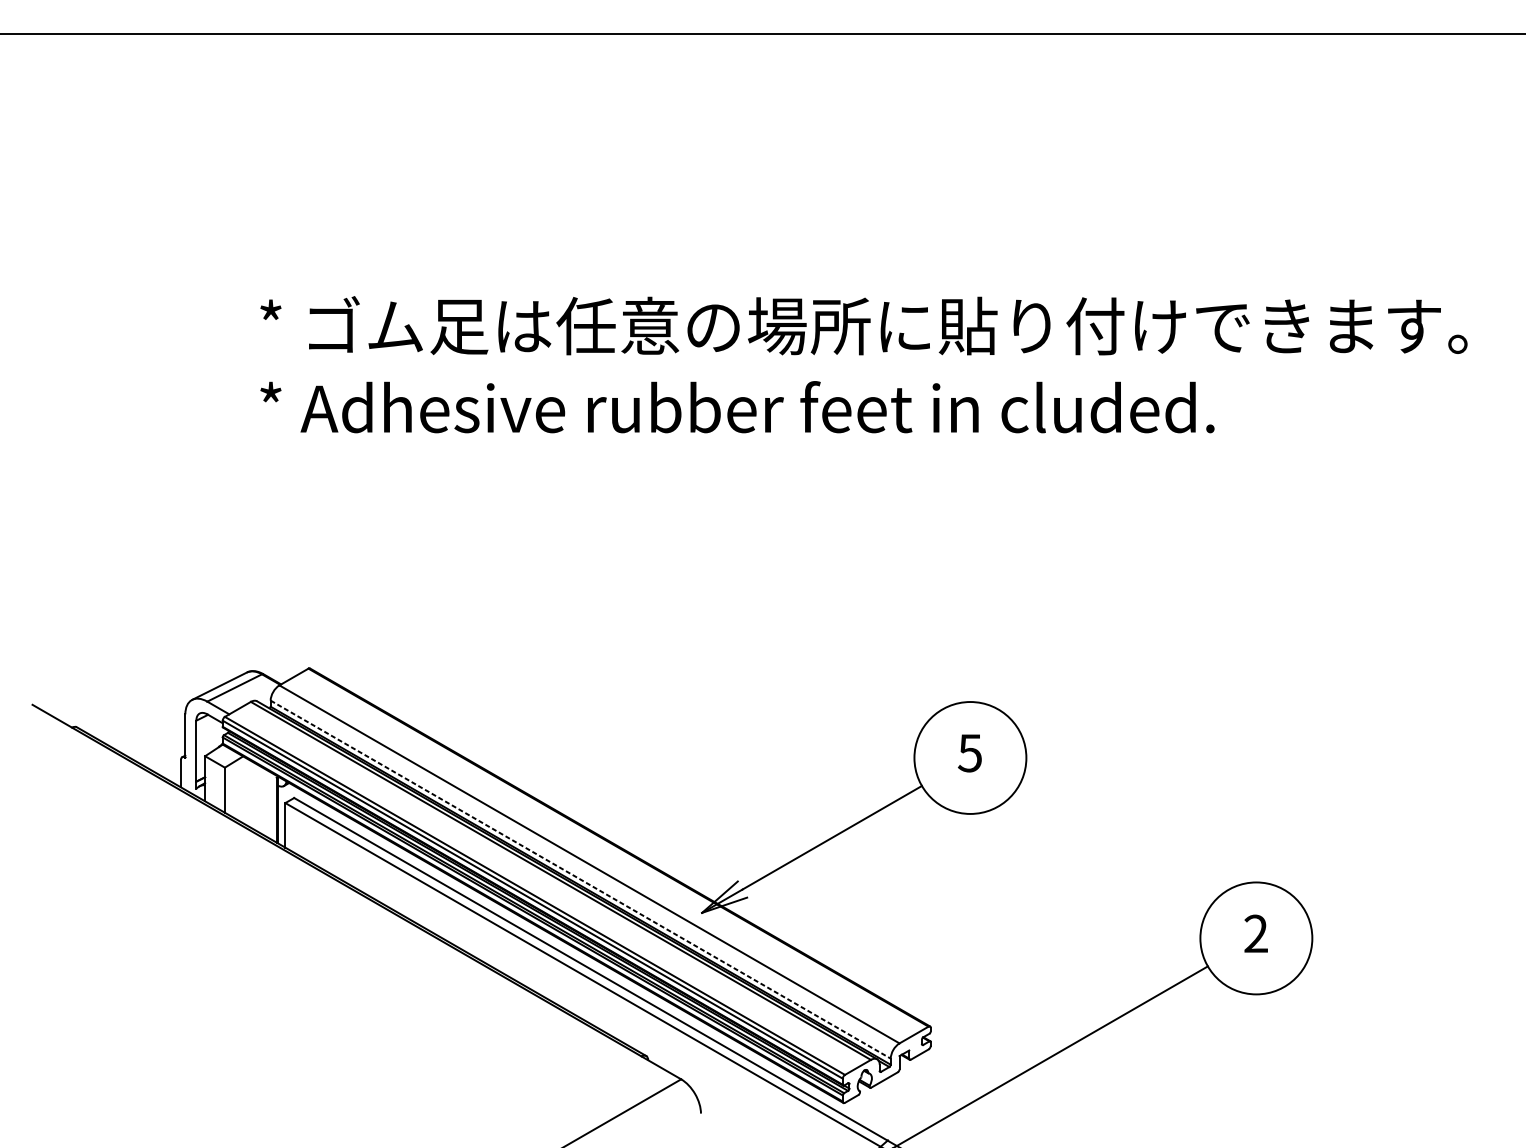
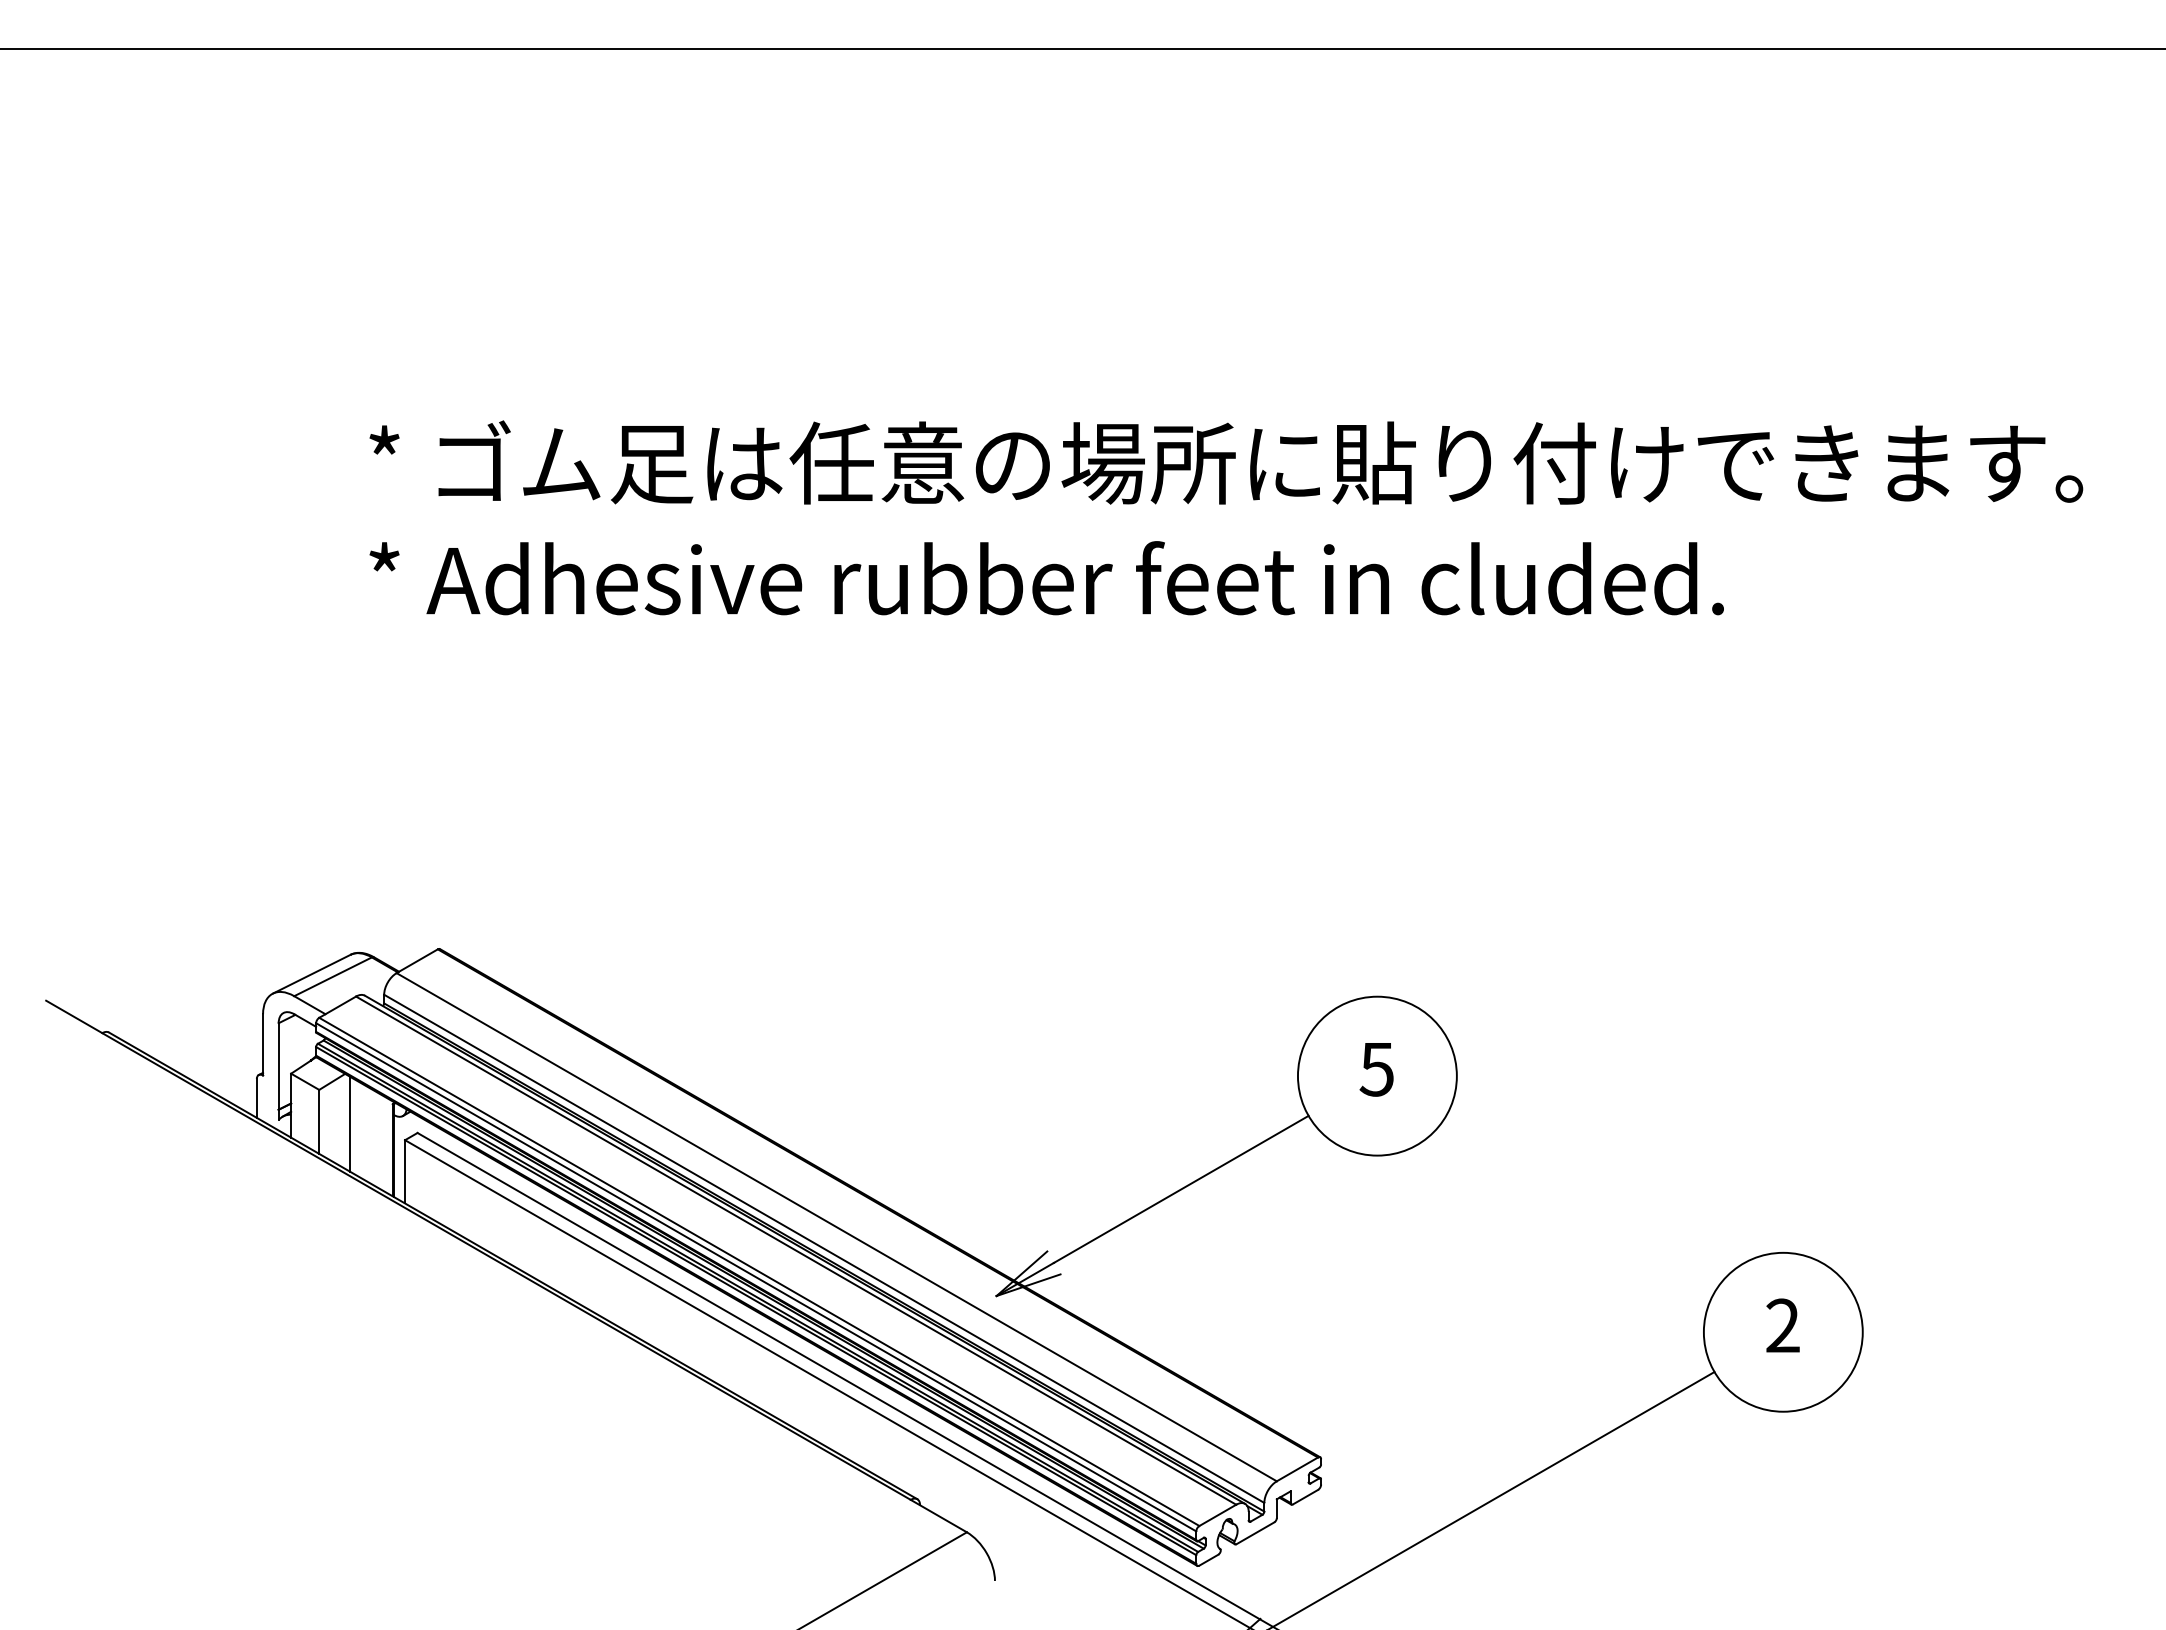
line: (246, 791) -> (350, 1123), added
line: (580, 880) -> (824, 1249), dashed -> solid

